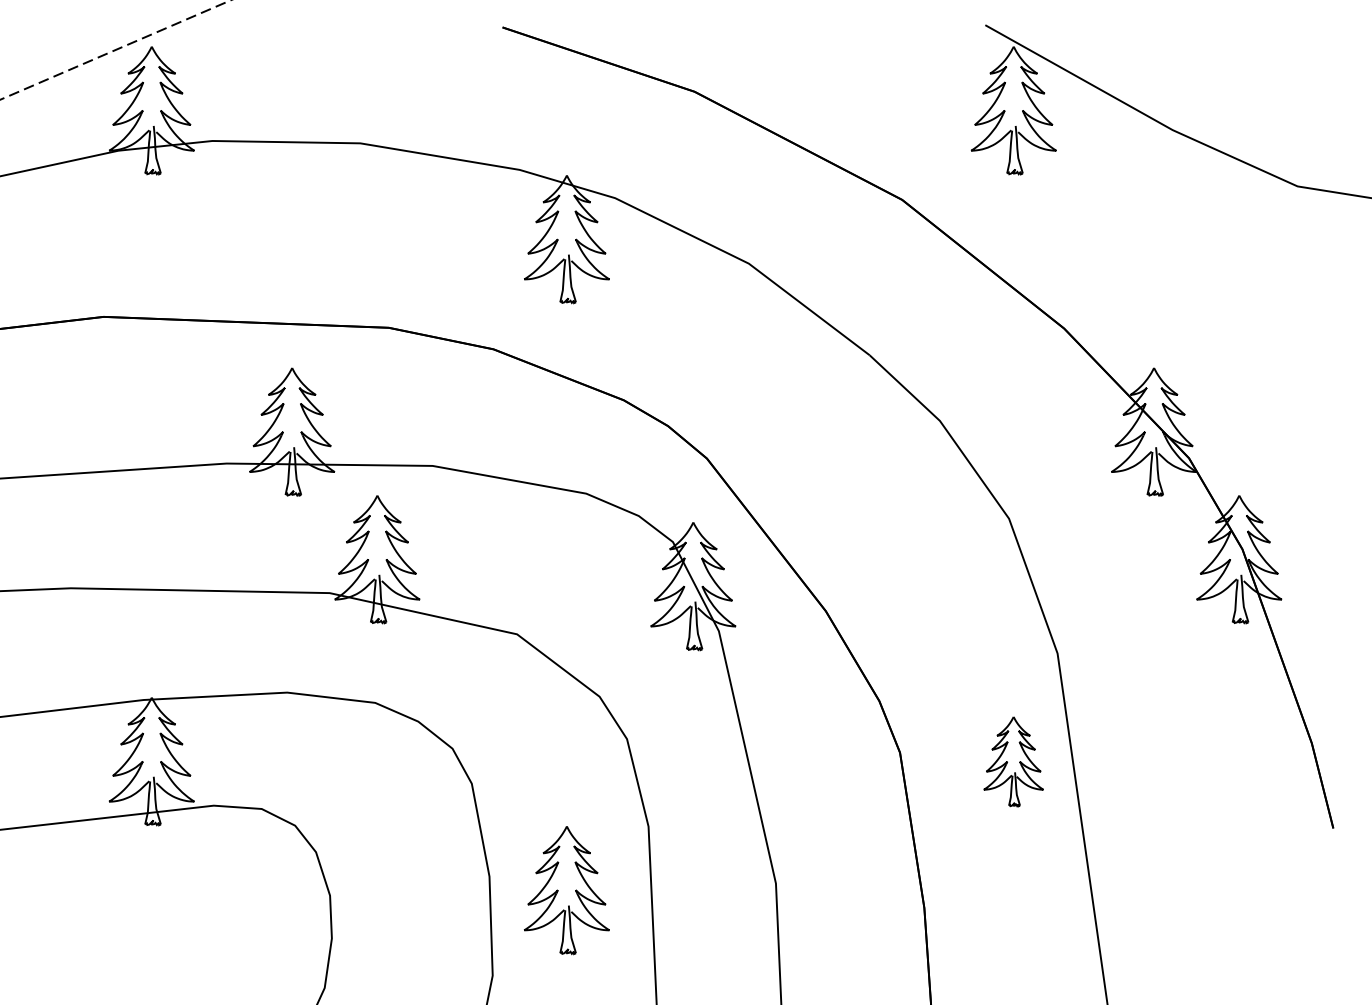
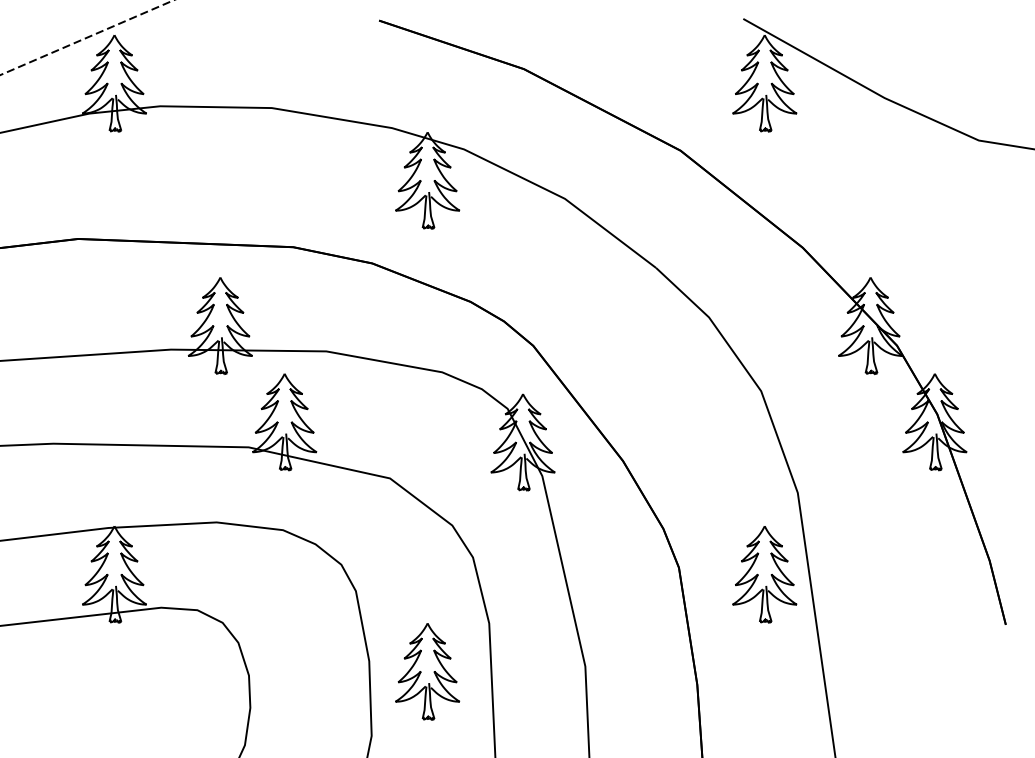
part: (1013, 761) -> (764, 574), size x1.43

